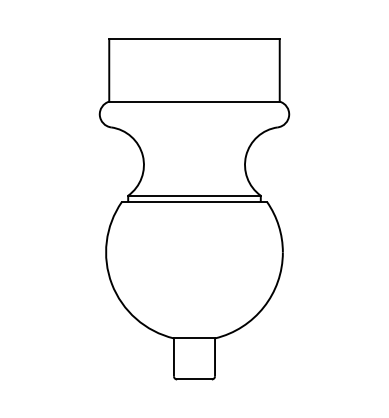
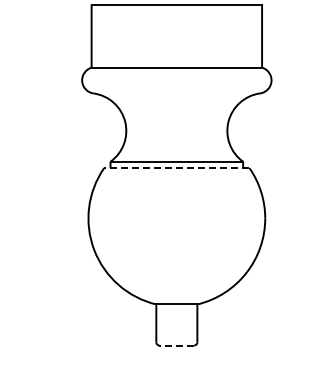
line: (194, 202) -> (176, 168), solid -> dashed
line: (194, 379) -> (176, 345), solid -> dashed

